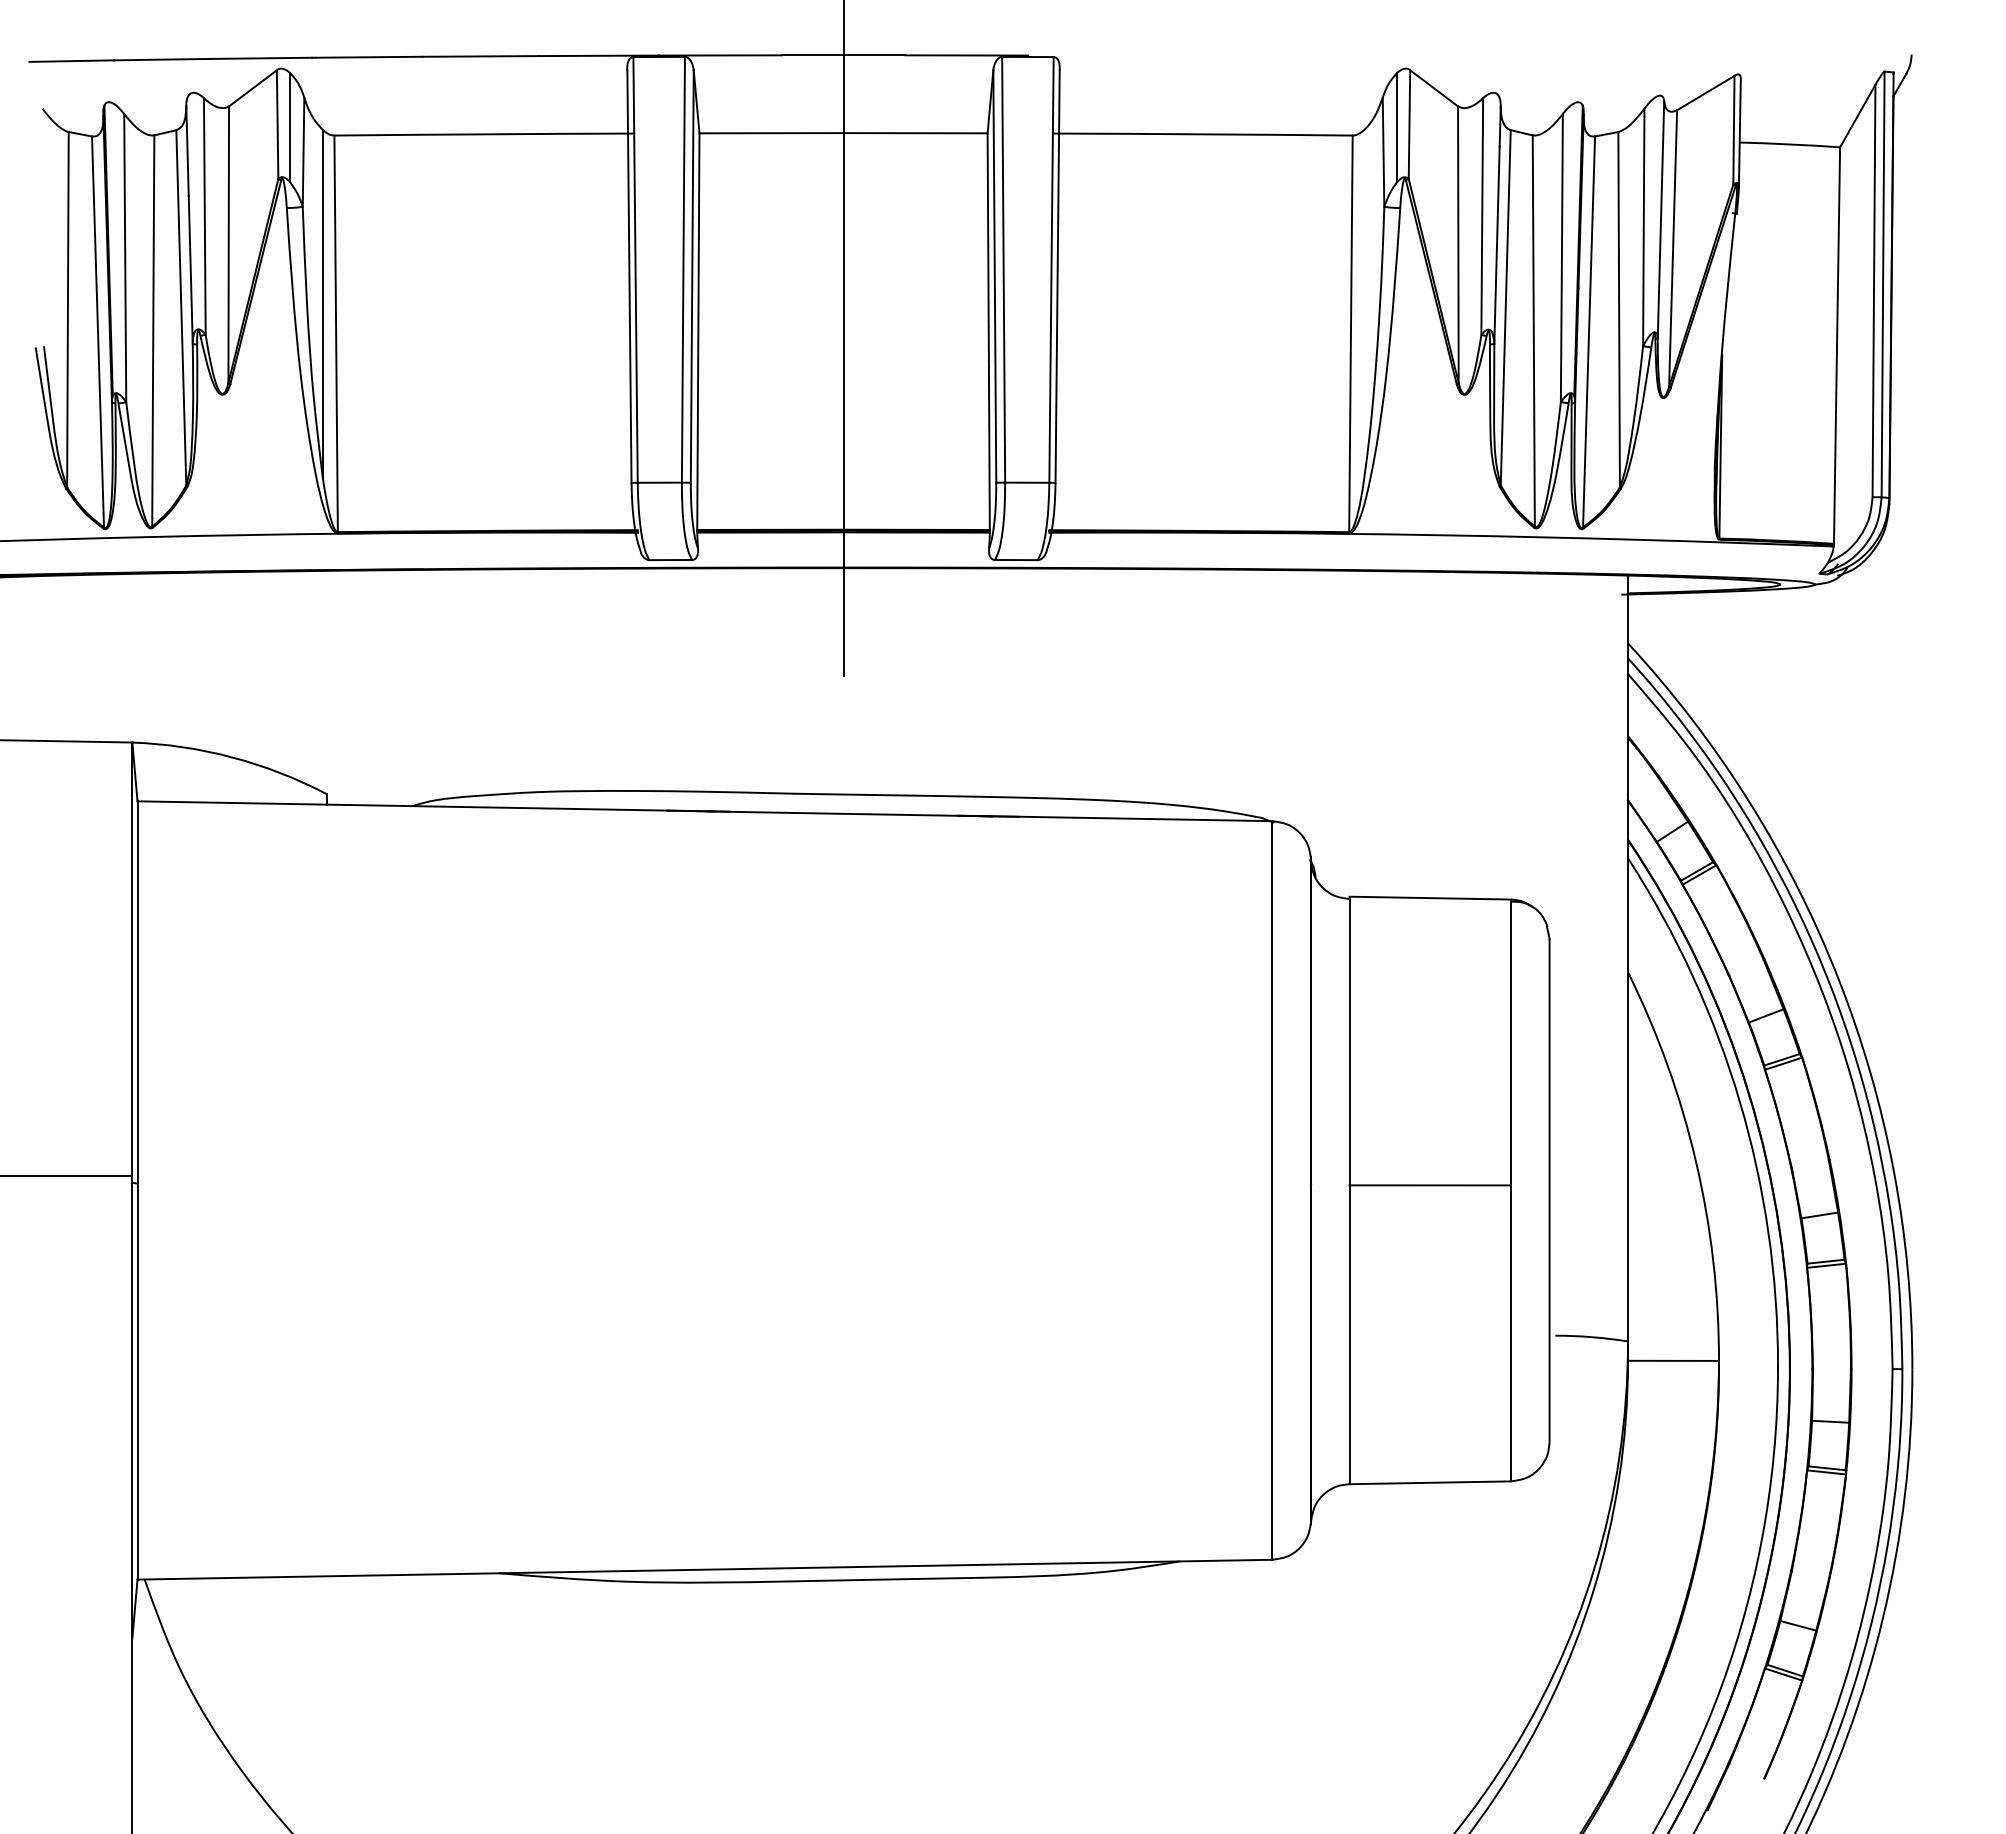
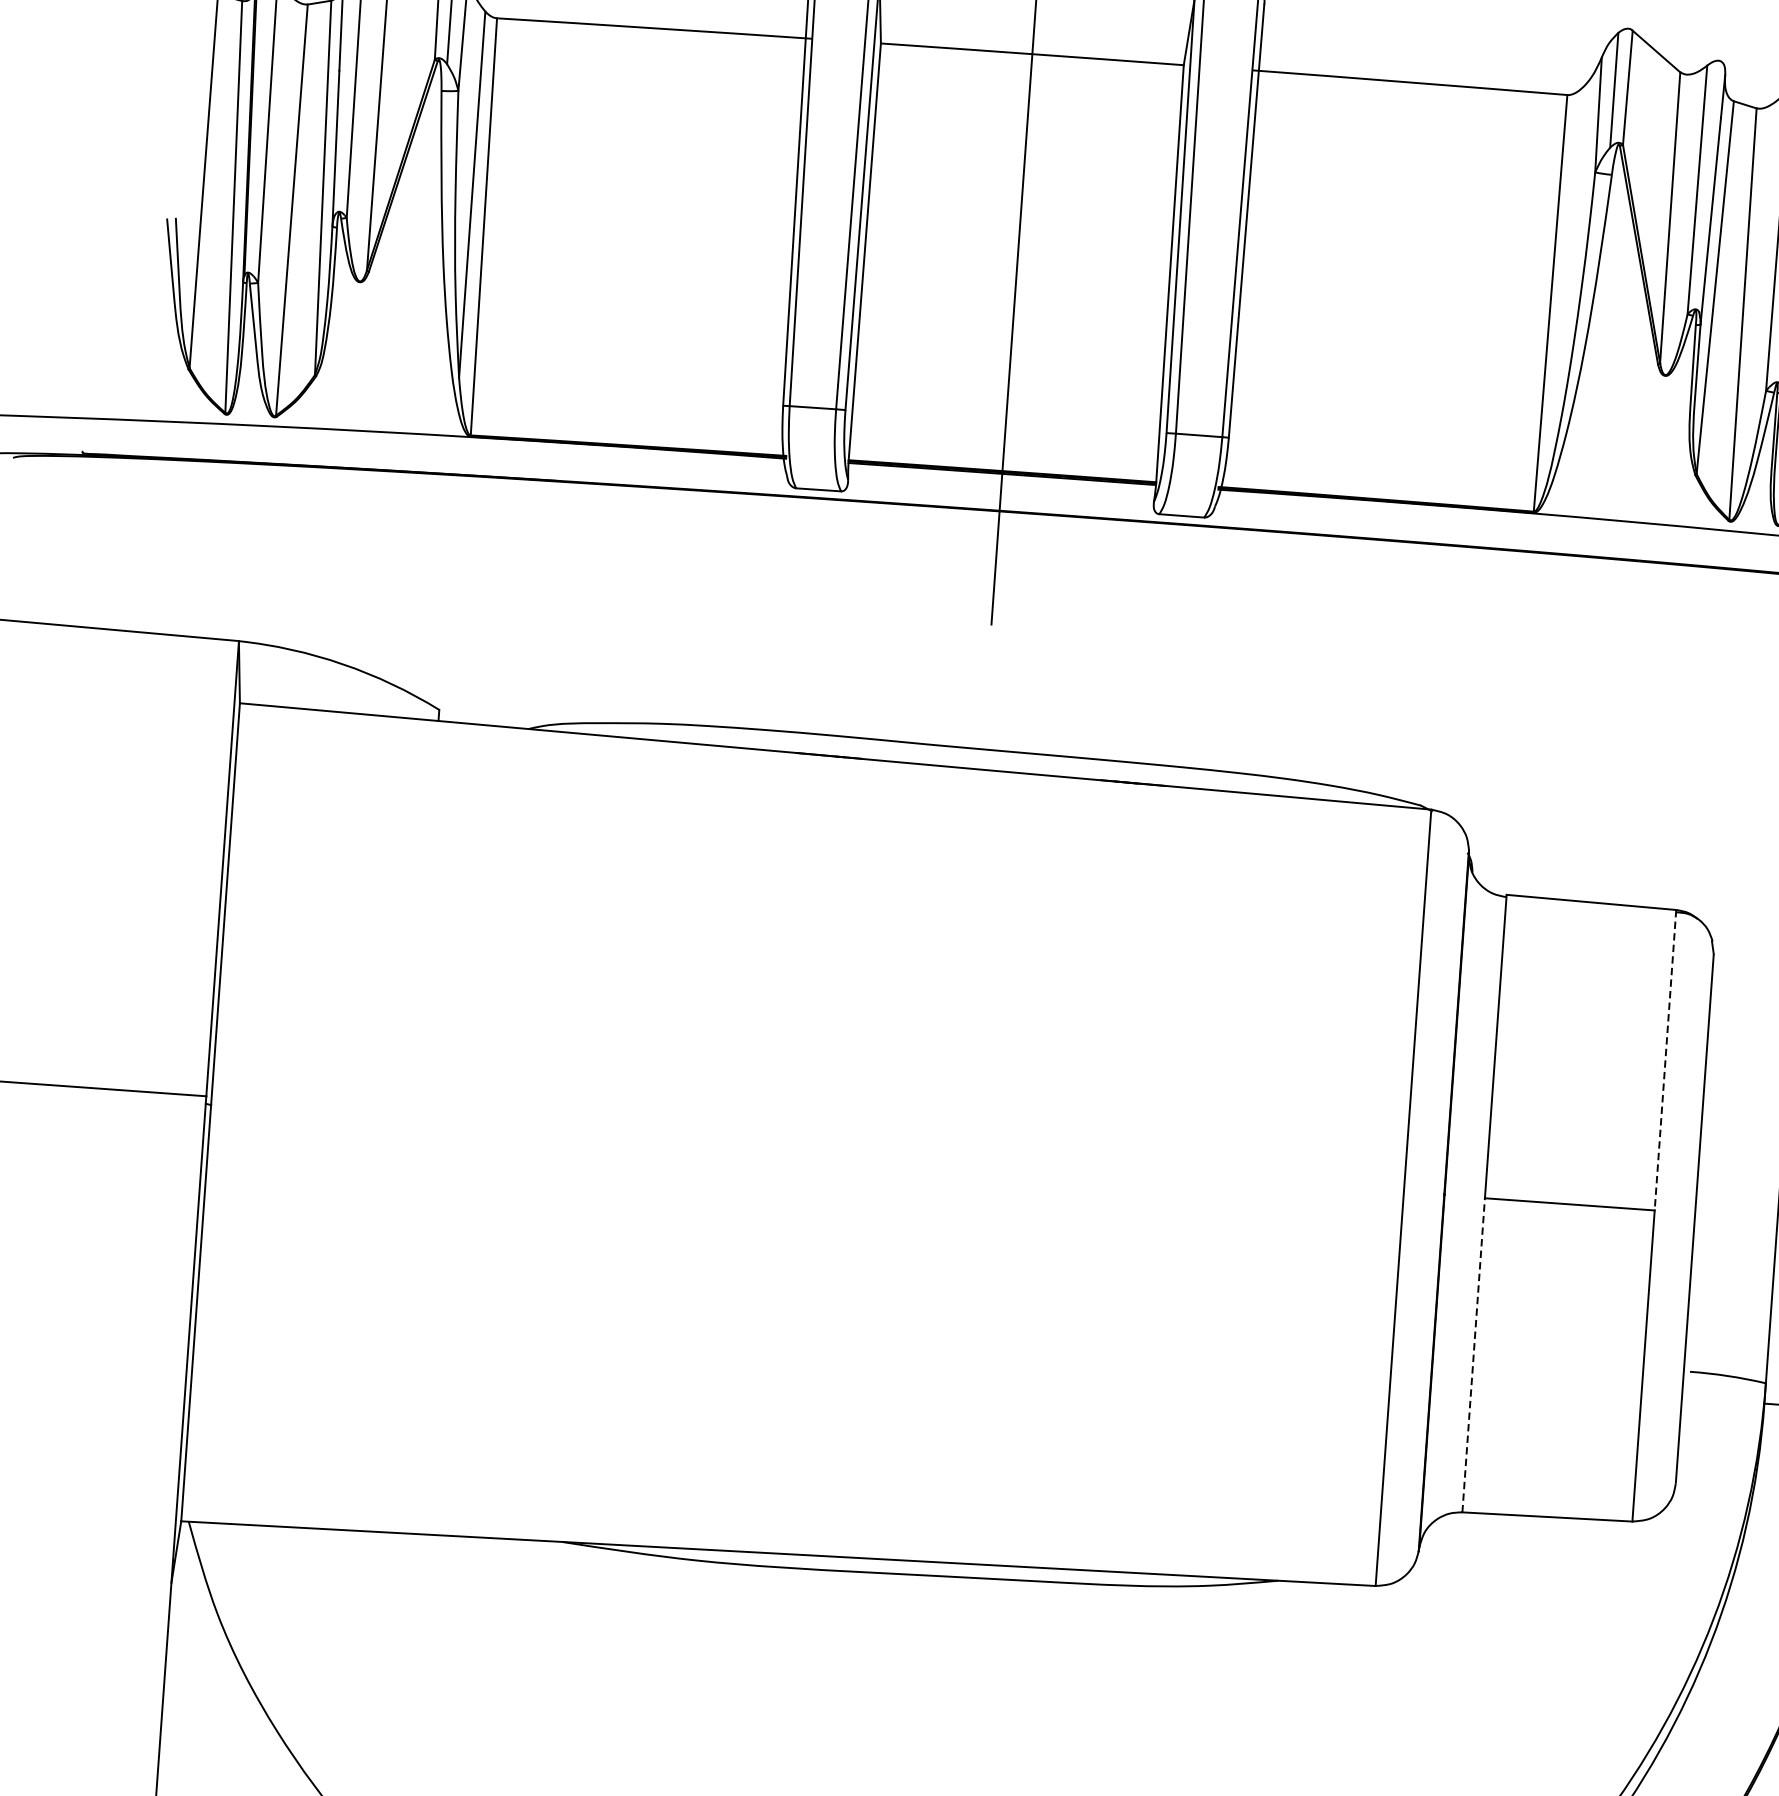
line: (1511, 1042) -> (1665, 1060), solid -> dashed
line: (1349, 1334) -> (1473, 1355), solid -> dashed

